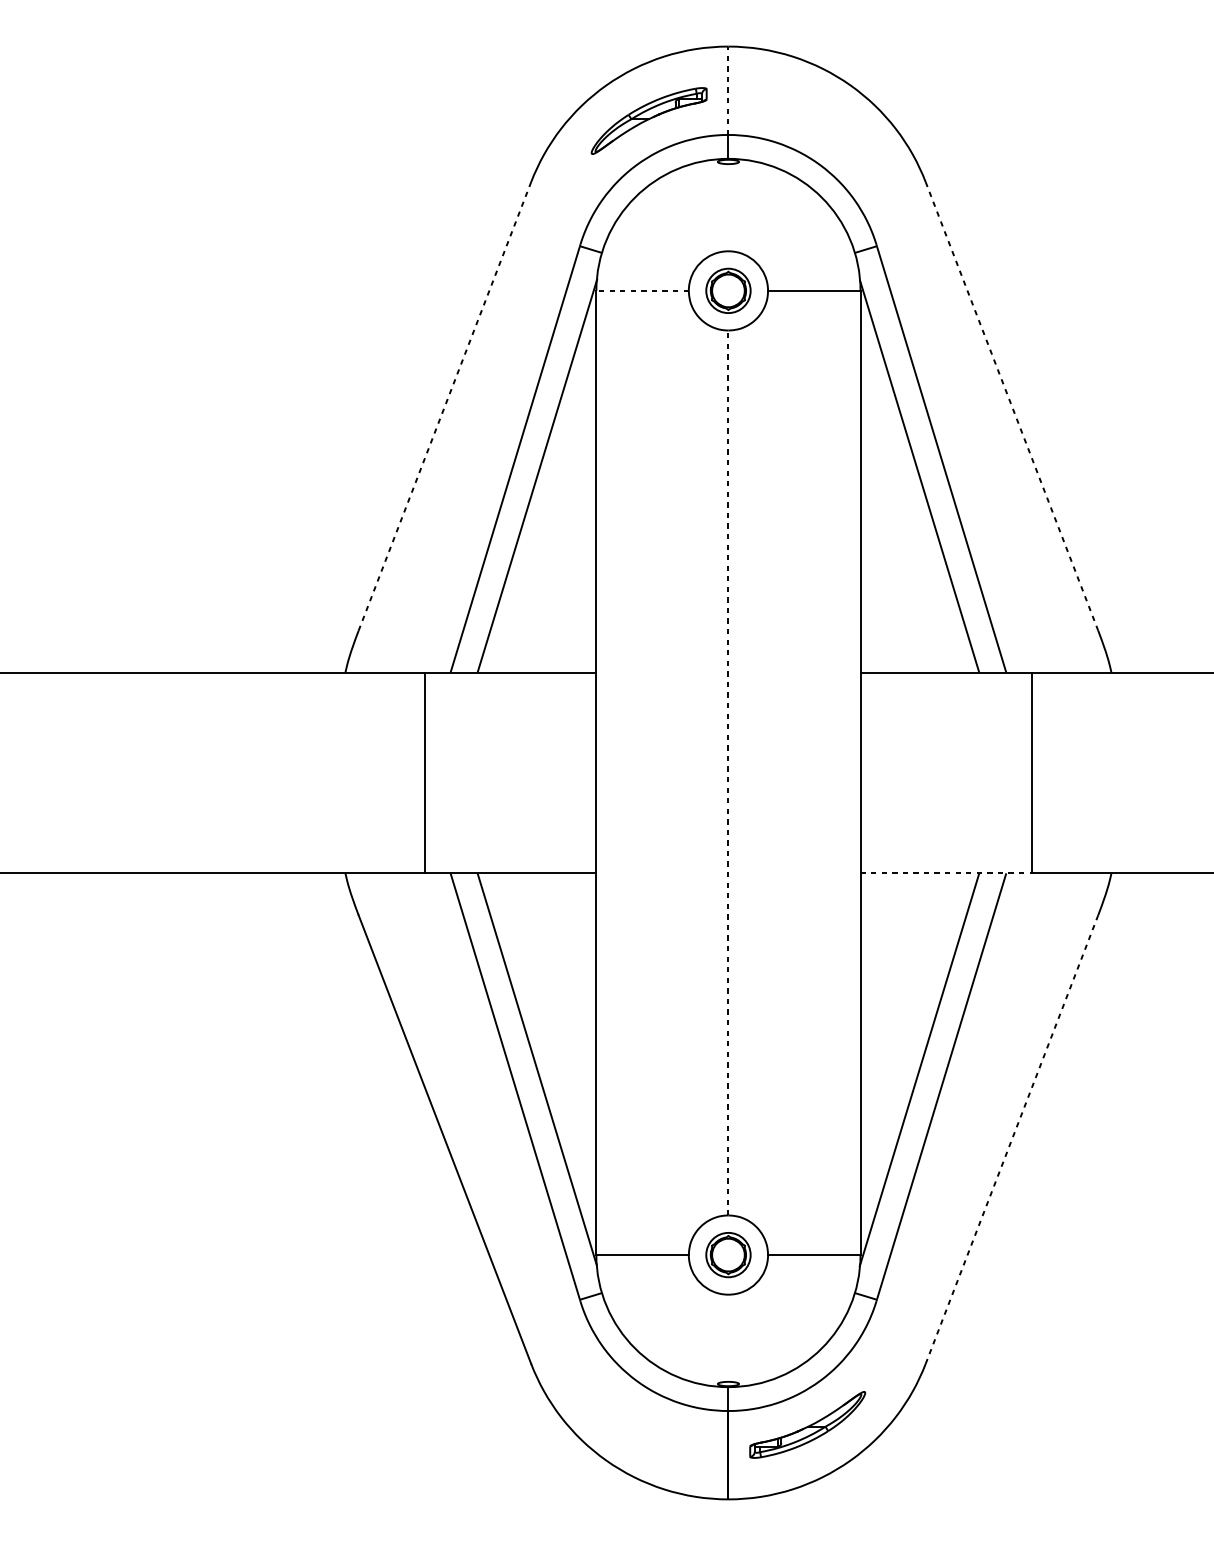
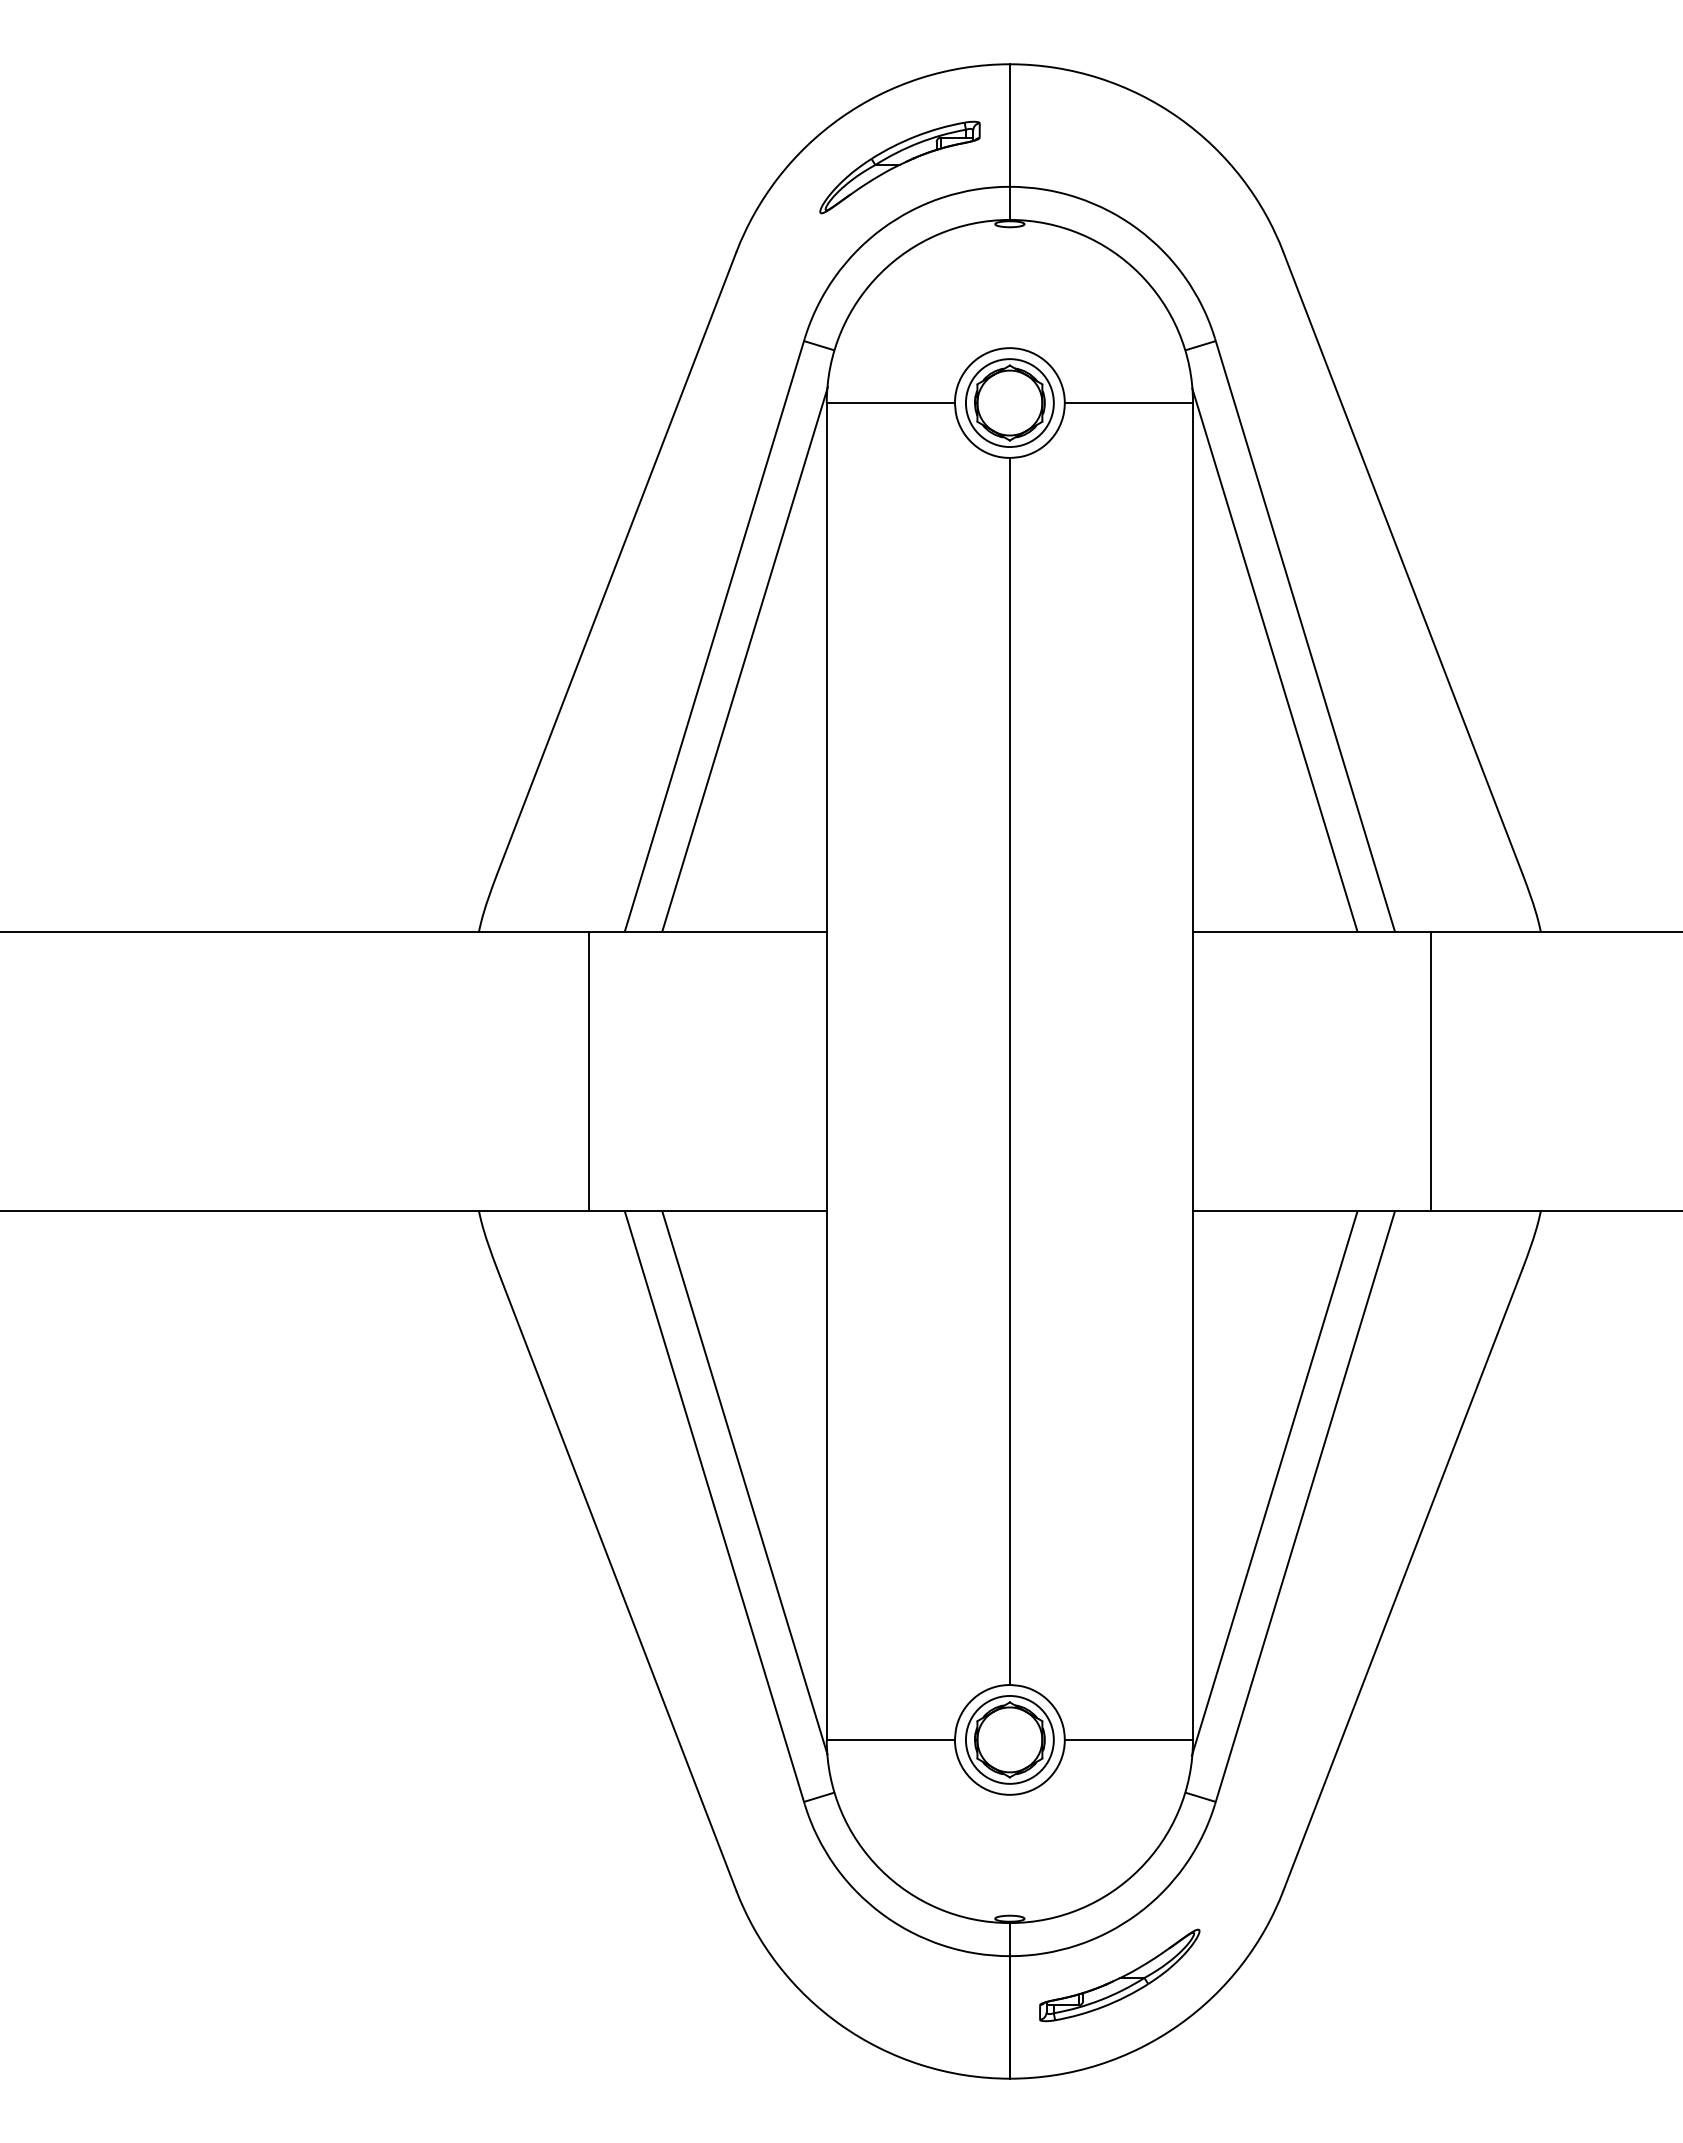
line: (728, 90) -> (1009, 125), dashed -> solid
part: (728, 290) -> (1009, 402), size x1.43
line: (642, 291) -> (890, 403), dashed -> solid
line: (1011, 405) -> (1402, 562), dashed -> solid
line: (444, 406) -> (616, 563), dashed -> solid
line: (728, 773) -> (1009, 1071), dashed -> solid
line: (946, 873) -> (1312, 1210), dashed -> solid
line: (1012, 1139) -> (1403, 1579), dashed -> solid
part: (728, 1254) -> (1009, 1739), size x1.43

